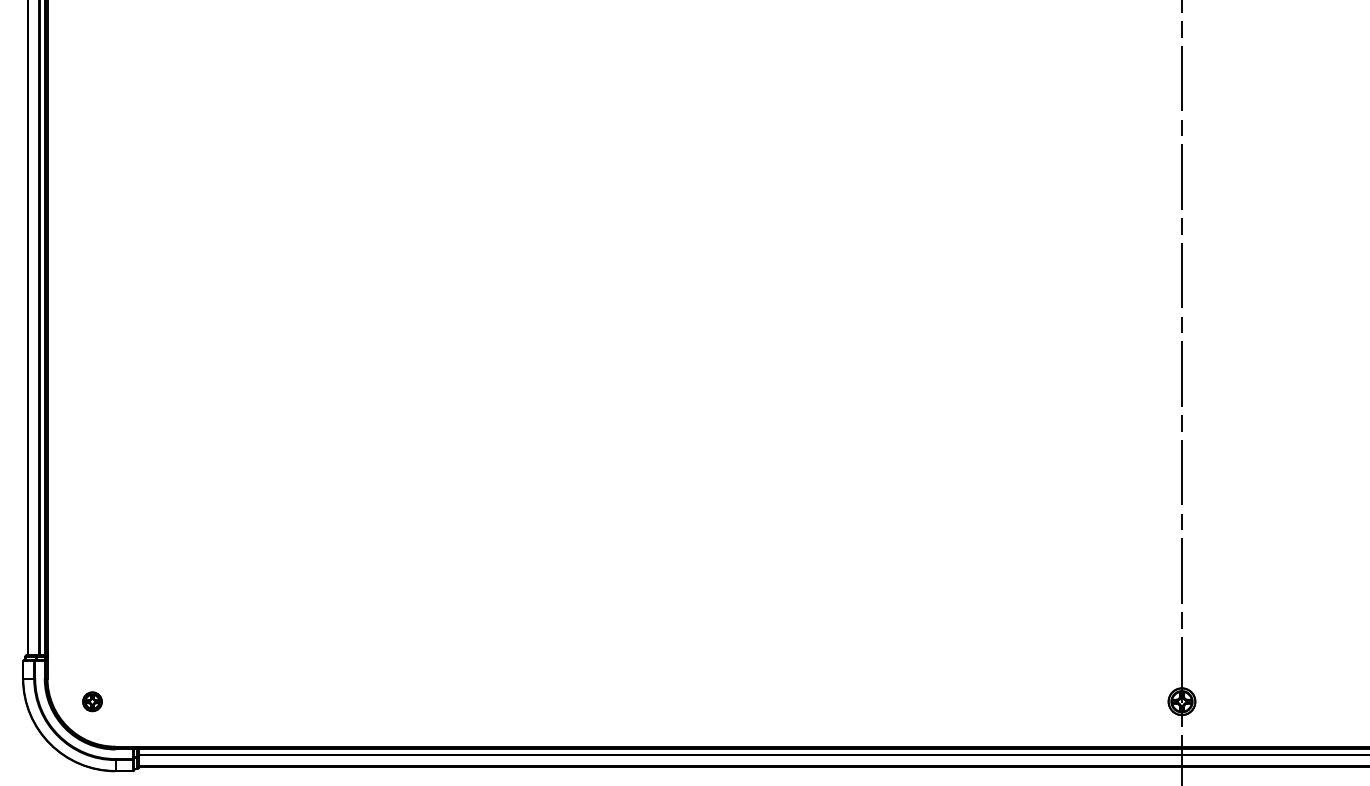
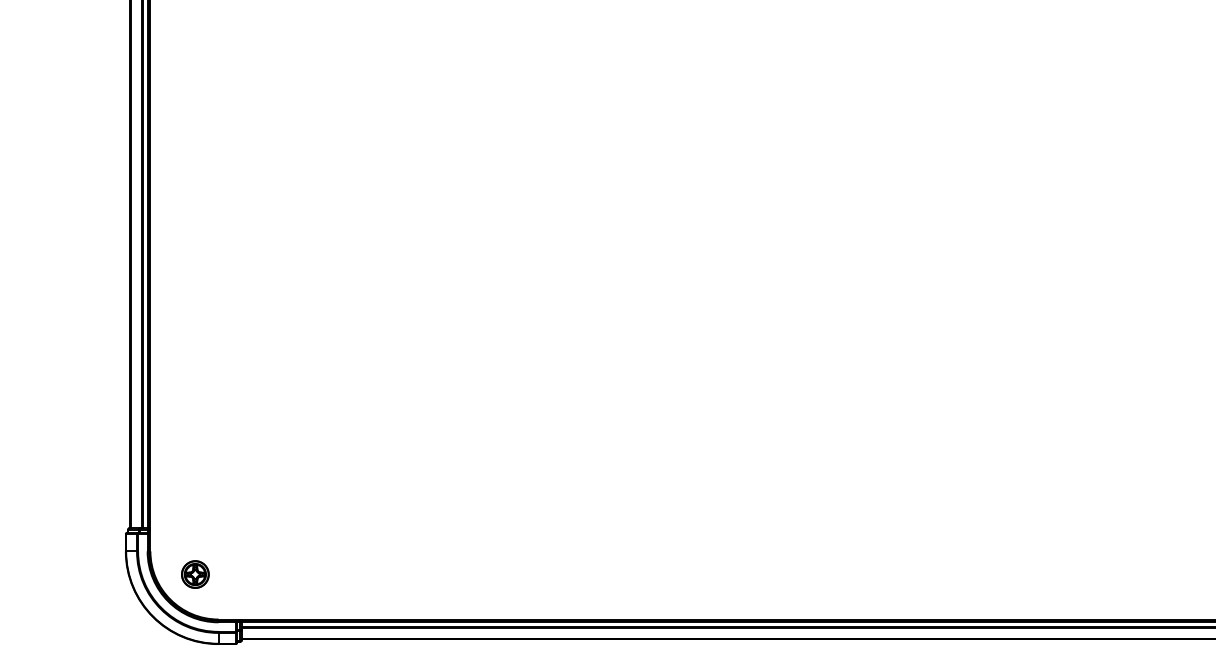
part: (92, 701) -> (195, 574), size x1.43

